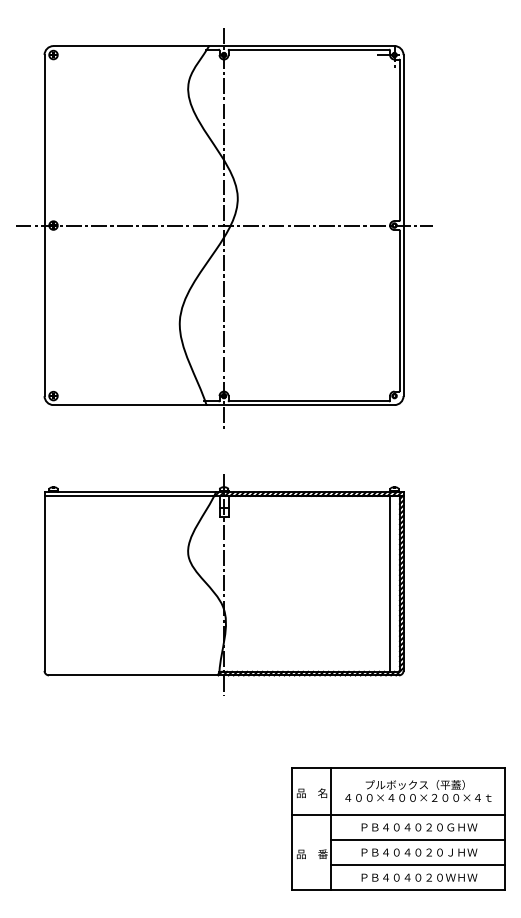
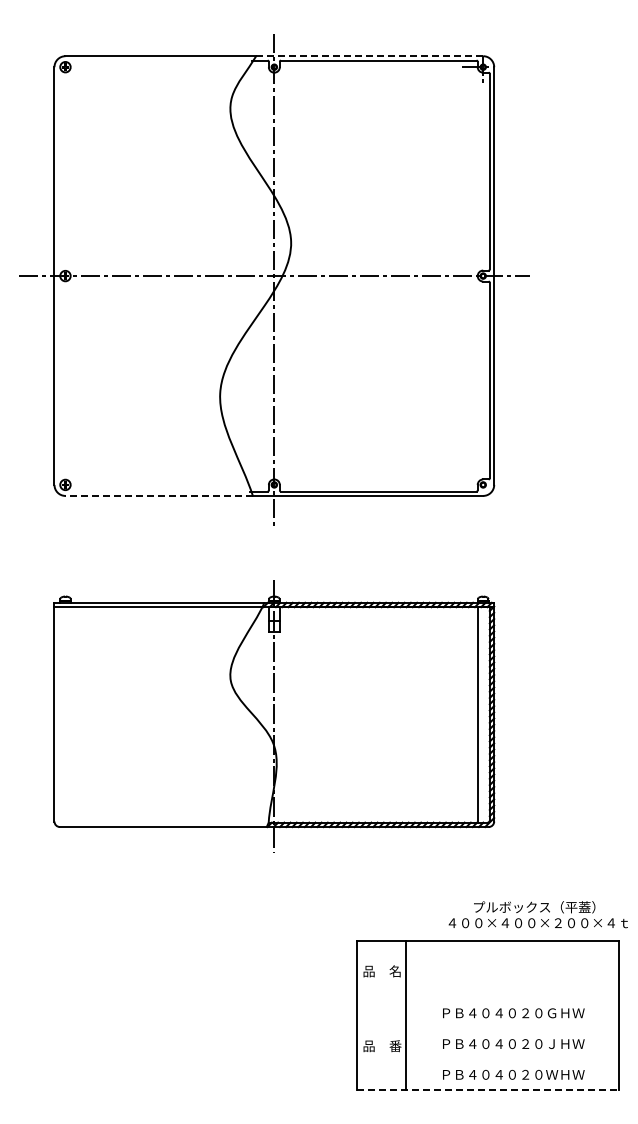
line: (301, 46) -> (369, 56), solid -> dashed
line: (130, 404) -> (159, 495), solid -> dashed
text: (417, 790) -> (537, 914), moved
line: (398, 814) -> (488, 997), removed
line: (418, 839) -> (512, 1028), removed
line: (418, 865) -> (512, 1059), removed
line: (398, 890) -> (488, 1090), solid -> dashed

